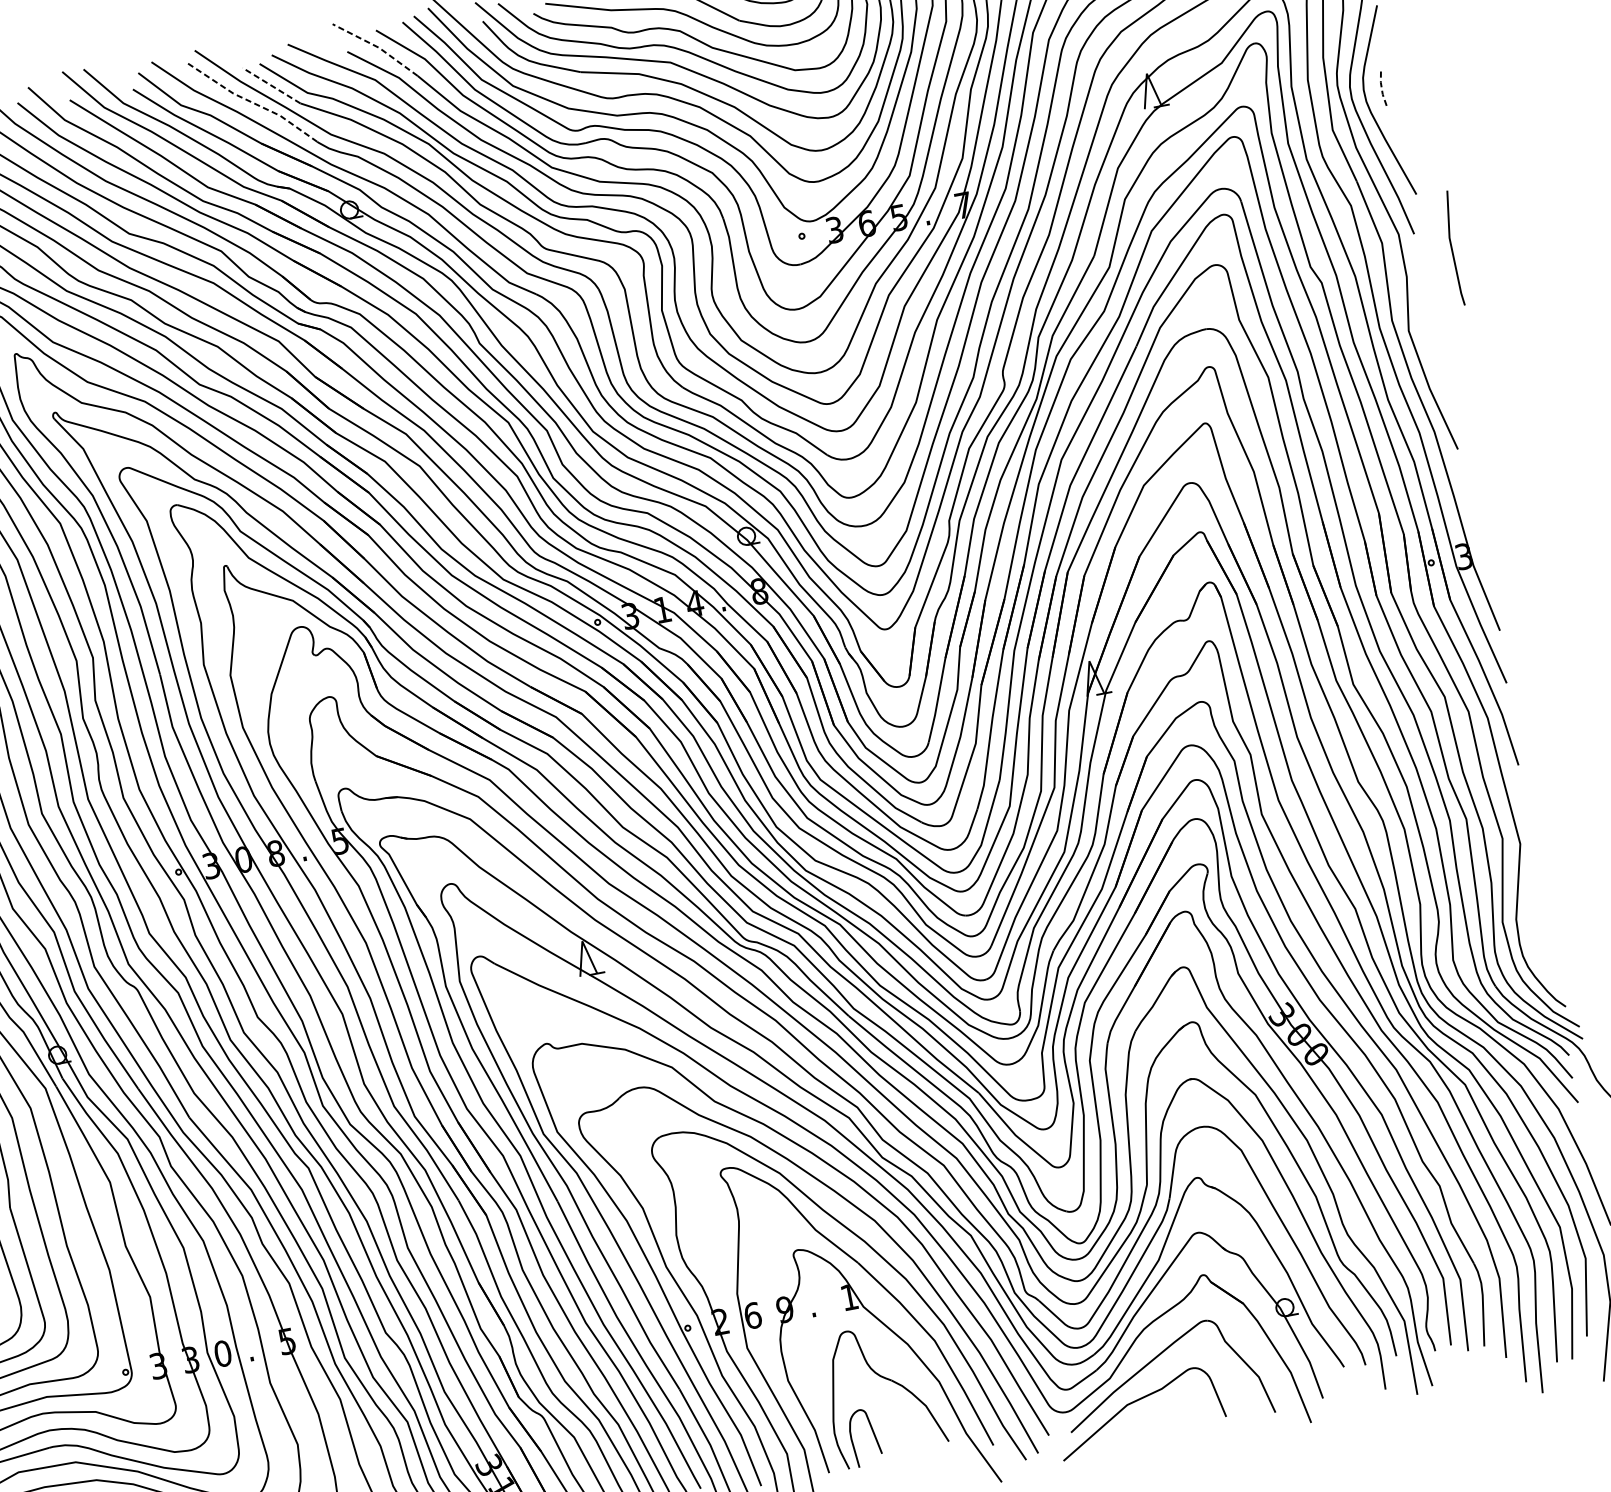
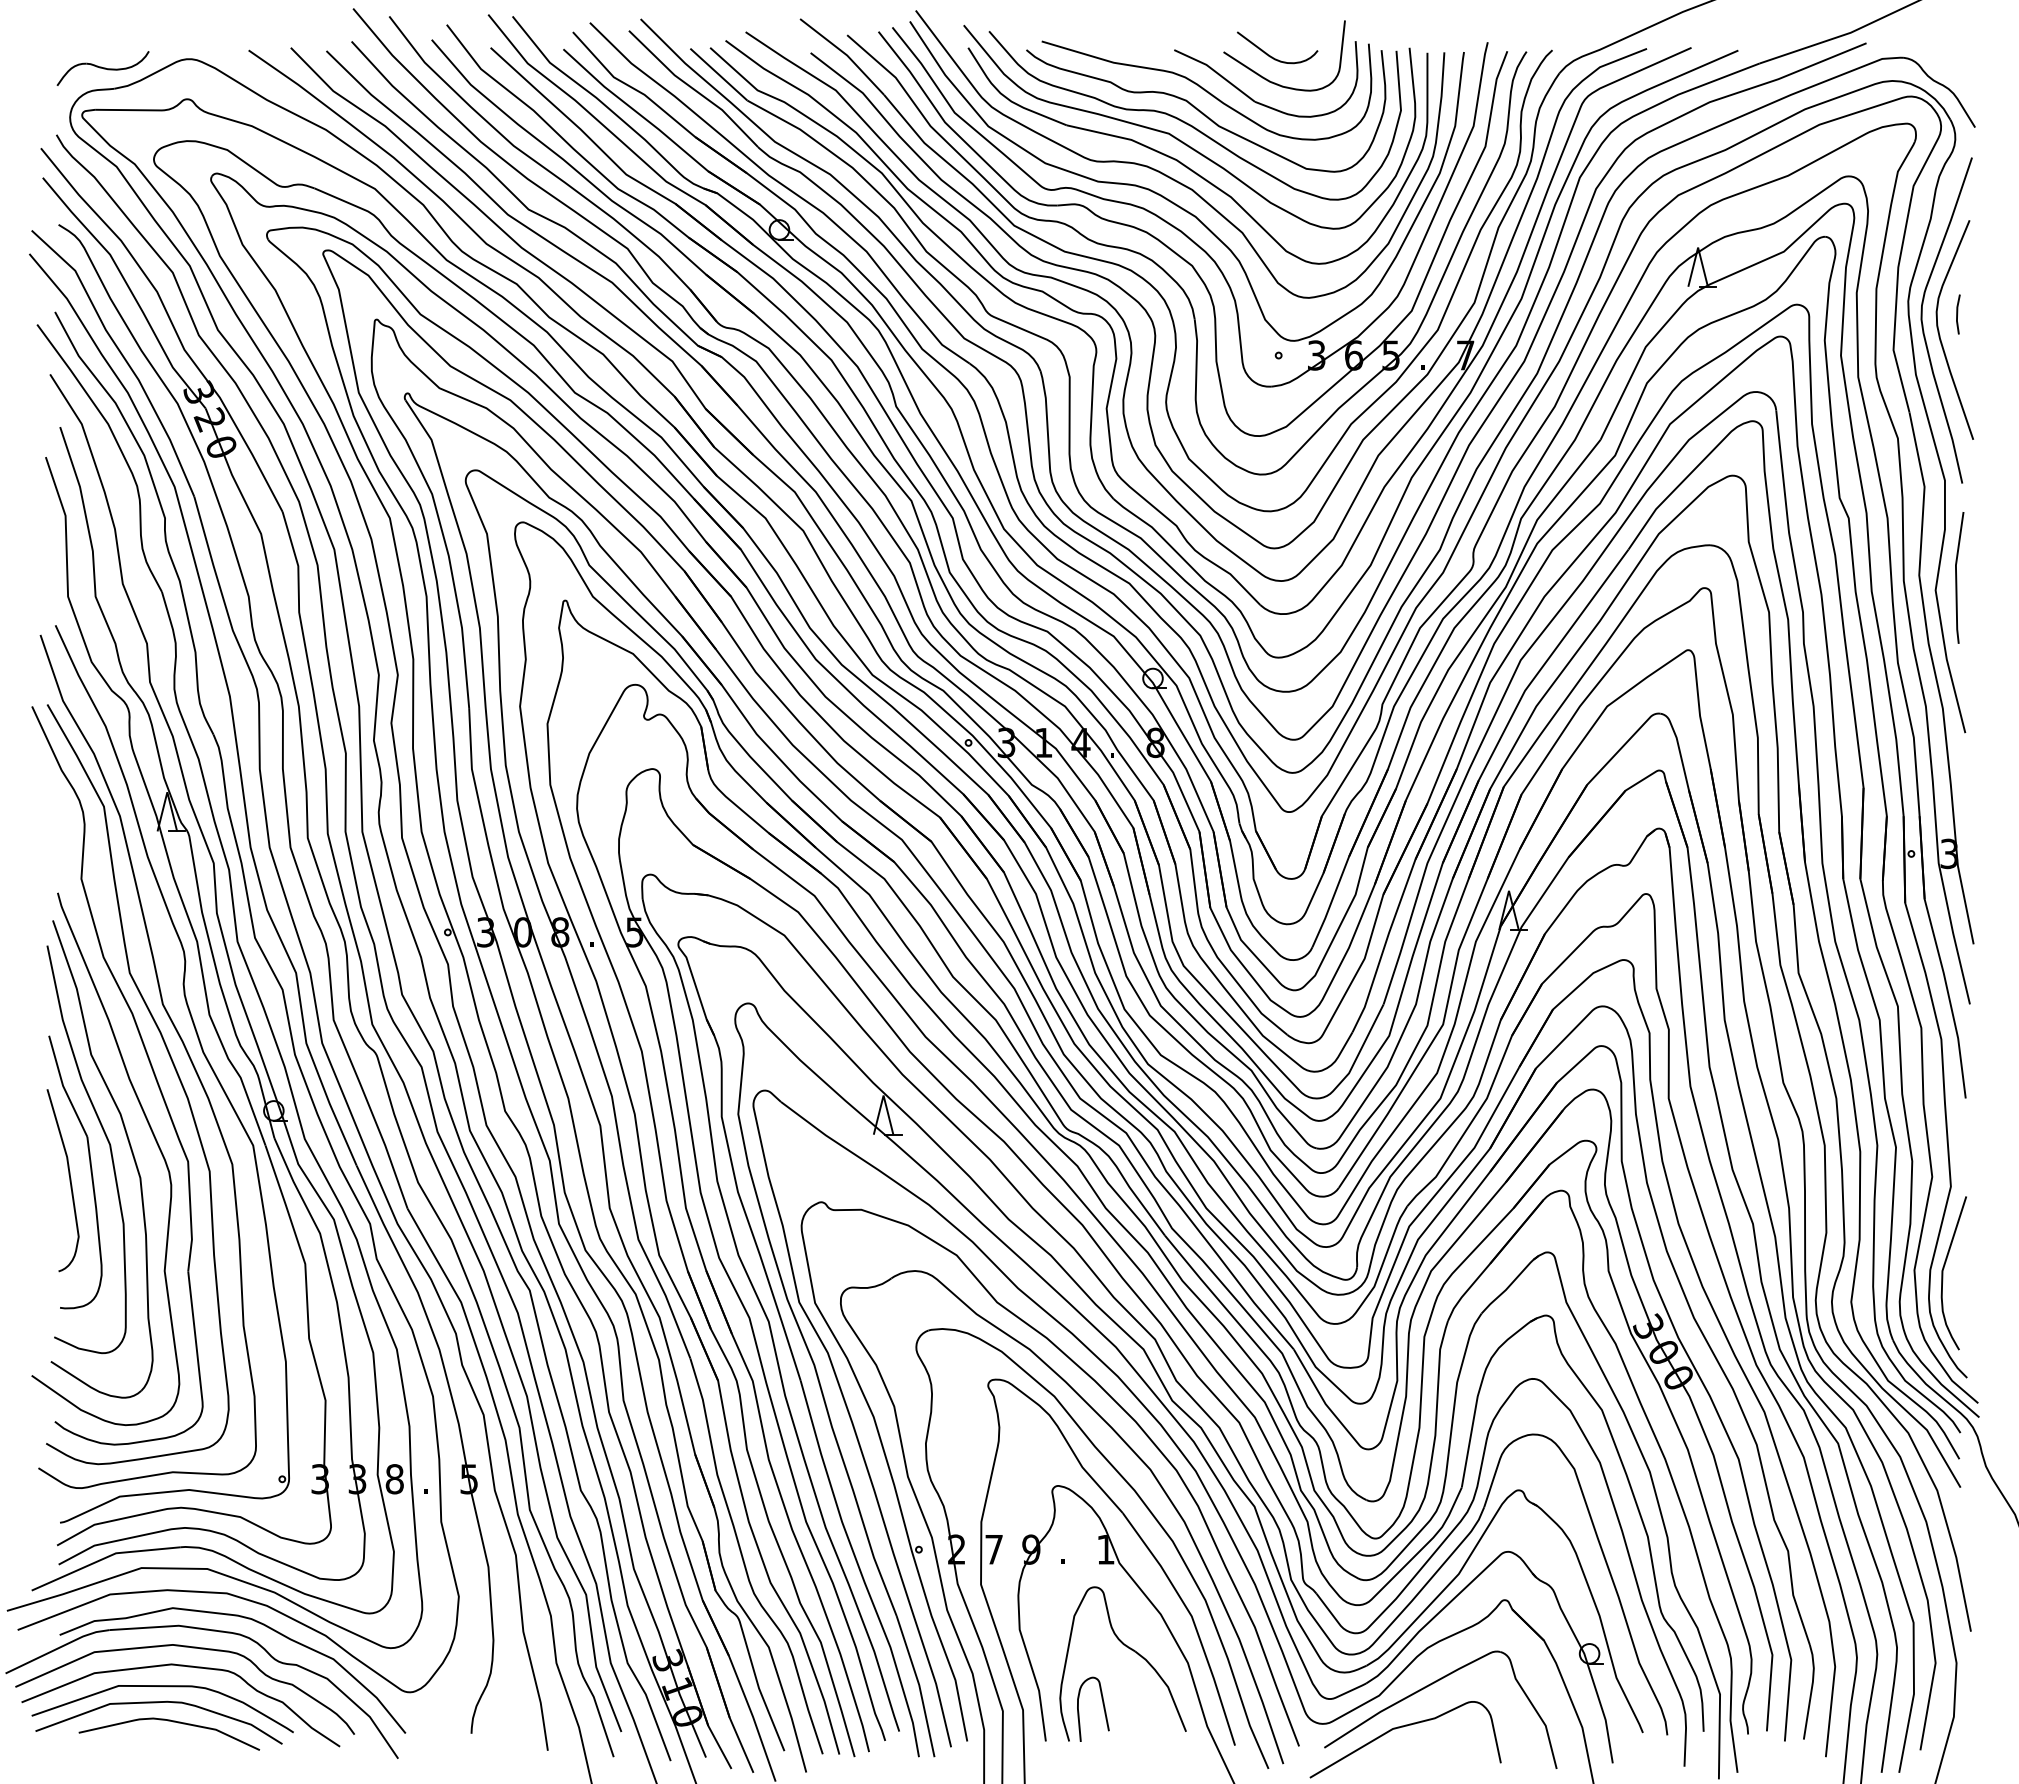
line: (376, 46) -> (844, 53), dashed -> solid
line: (271, 85) -> (718, 74), dashed -> solid
line: (1382, 88) -> (1957, 314), dashed -> solid
line: (251, 101) -> (693, 88), dashed -> solid
line: (1452, 248) -> (1957, 577), moved
curve: (1528, 920) -> (1943, 1273), added
text: (753, 1315) -> (994, 1549), 6 -> 7
text: (222, 1354) -> (394, 1479), 0 -> 8

